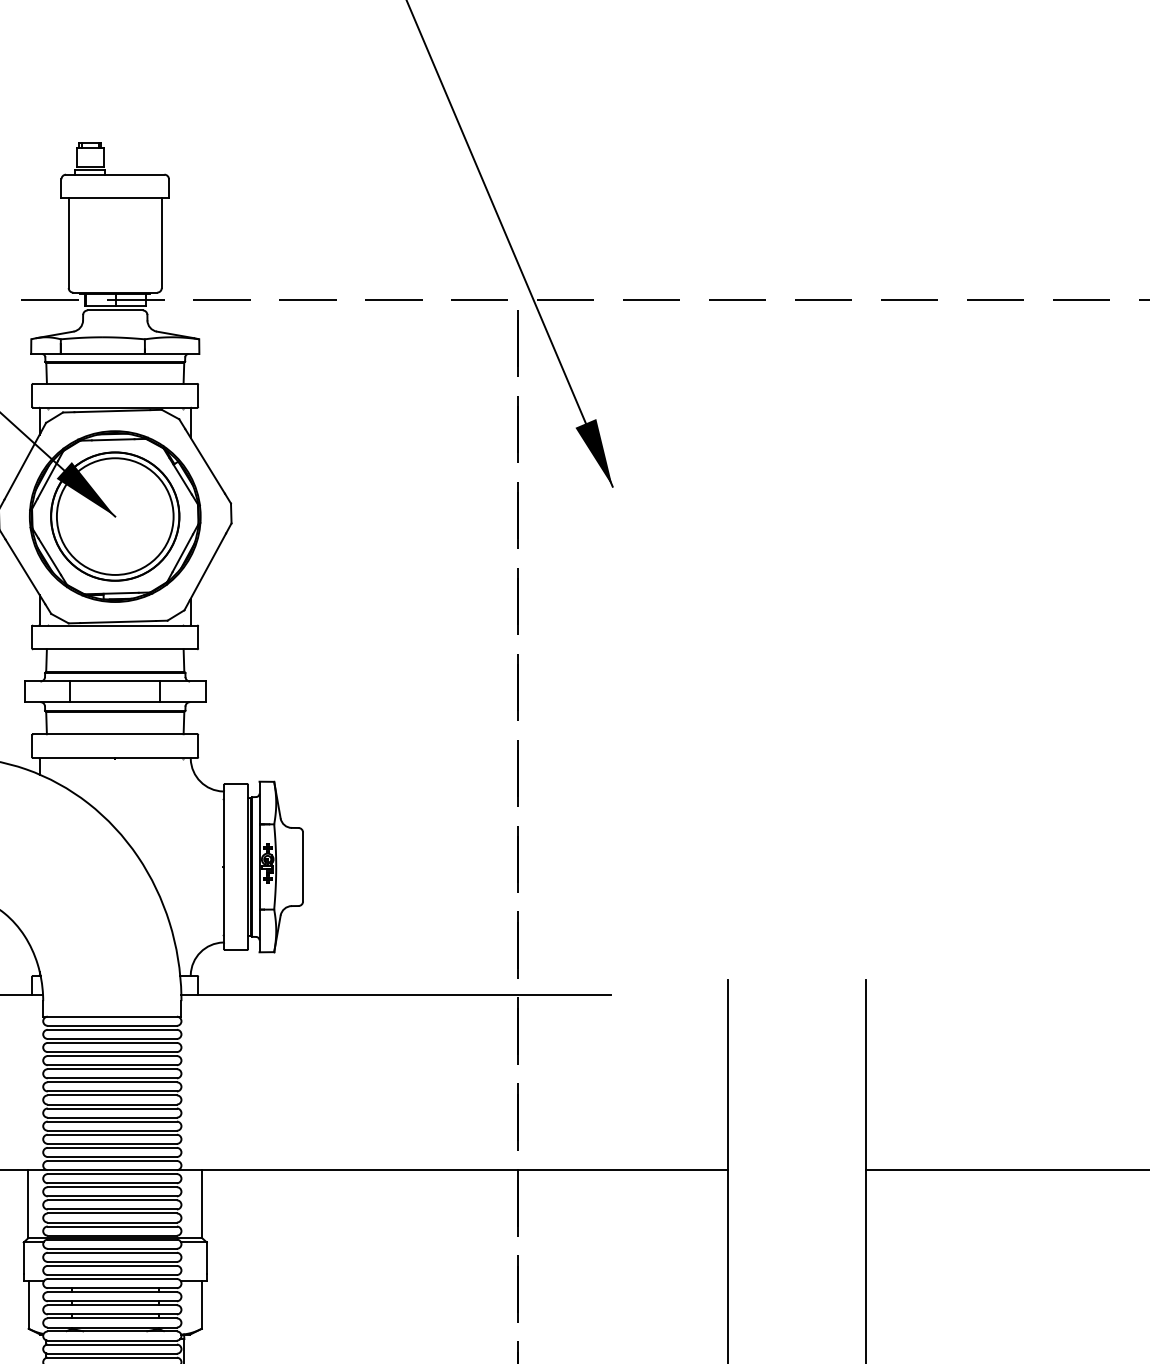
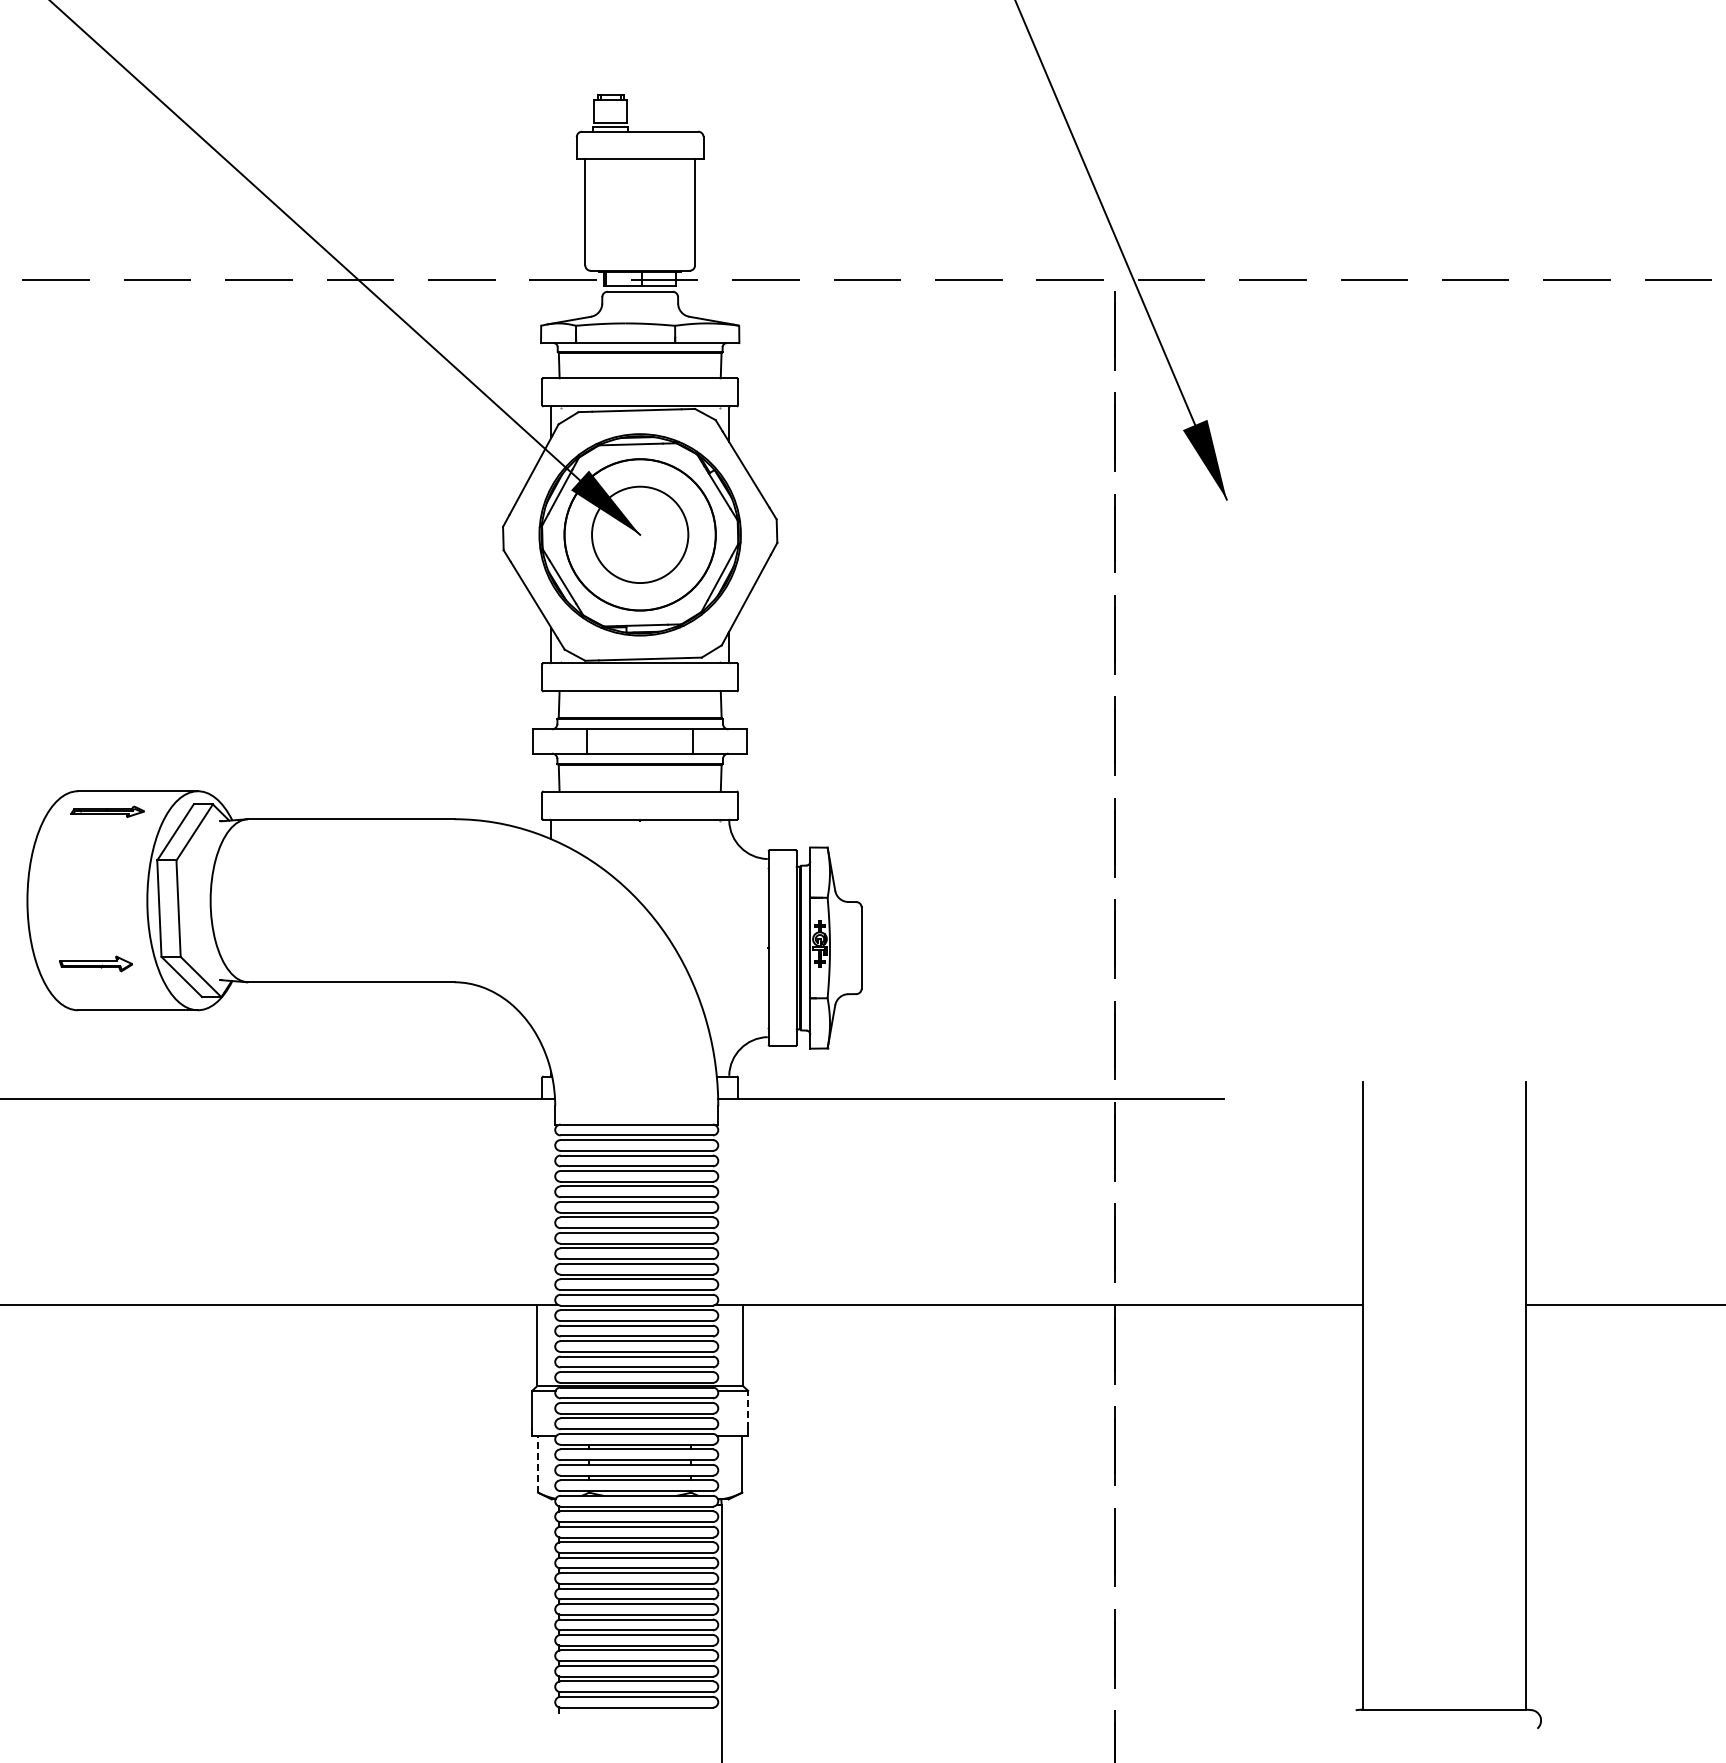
circle: (115, 516) -> (640, 534), size x0.7
line: (207, 1258) -> (748, 1409), solid -> dashed
line: (29, 1304) -> (538, 1464), solid -> dashed

